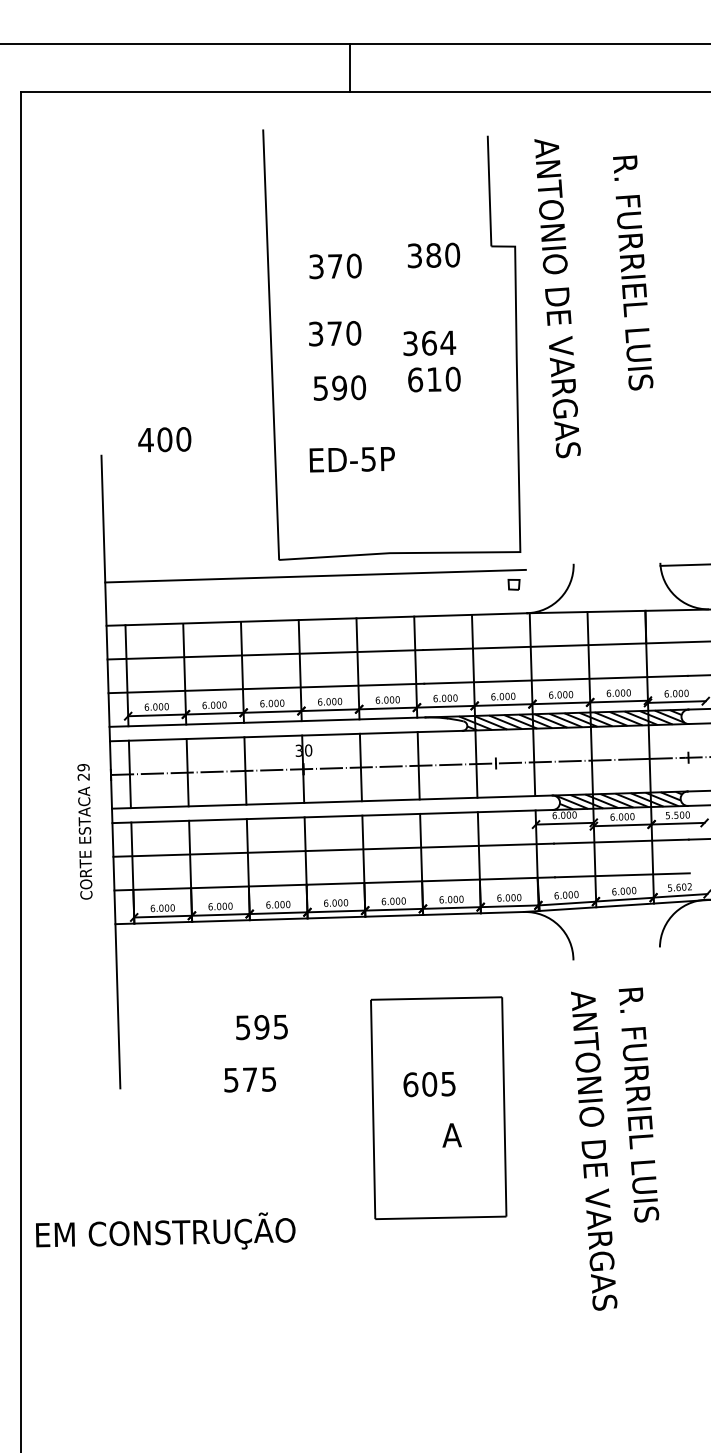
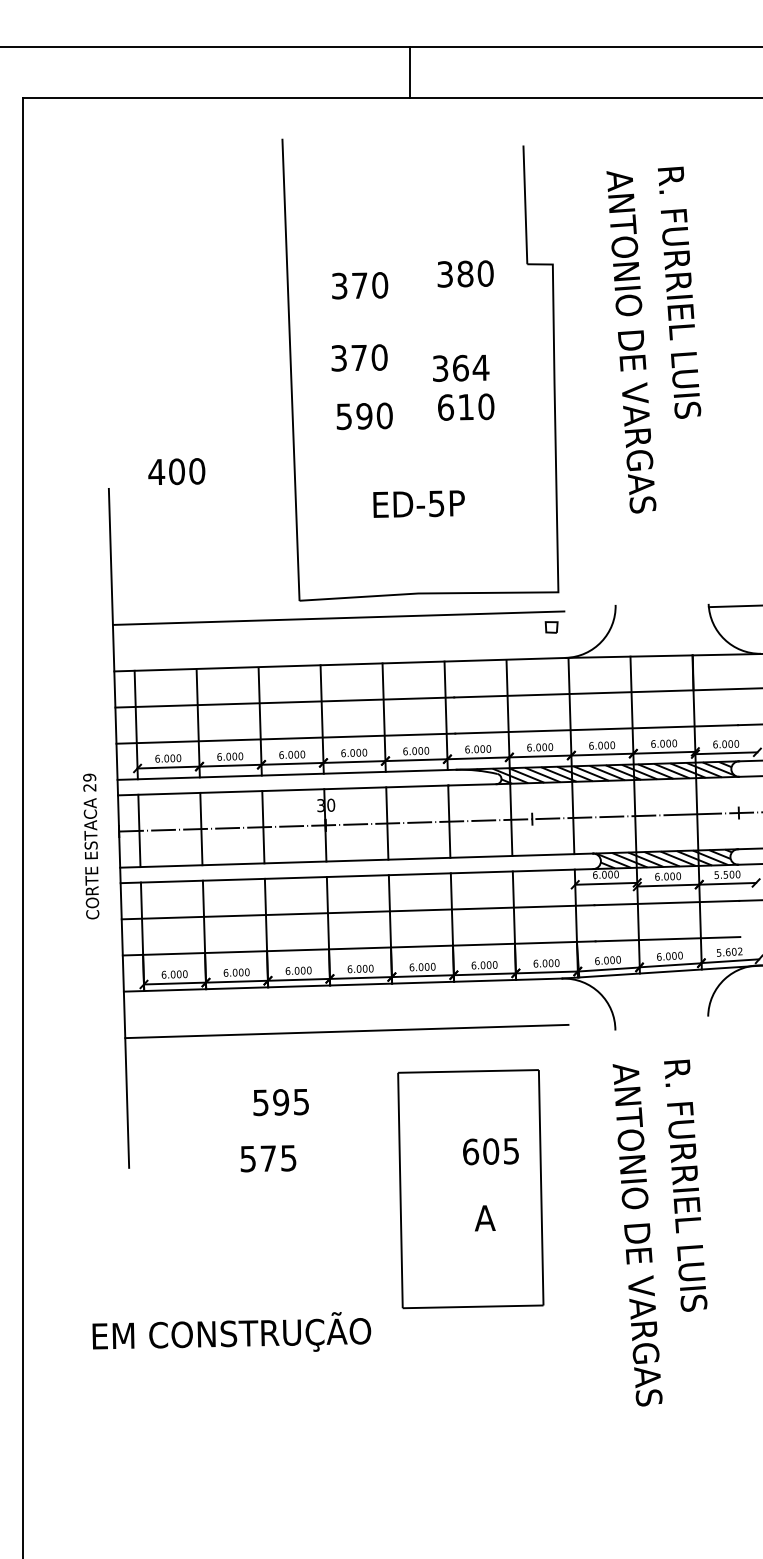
line: (349, 67) -> (410, 72), moved
text: (557, 298) -> (631, 342), moved
text: (351, 459) -> (418, 503), moved
text: (85, 831) -> (91, 846), moved
line: (322, 961) -> (346, 1031), added
text: (429, 1084) -> (490, 1151), moved
text: (165, 1230) -> (231, 1331), moved

